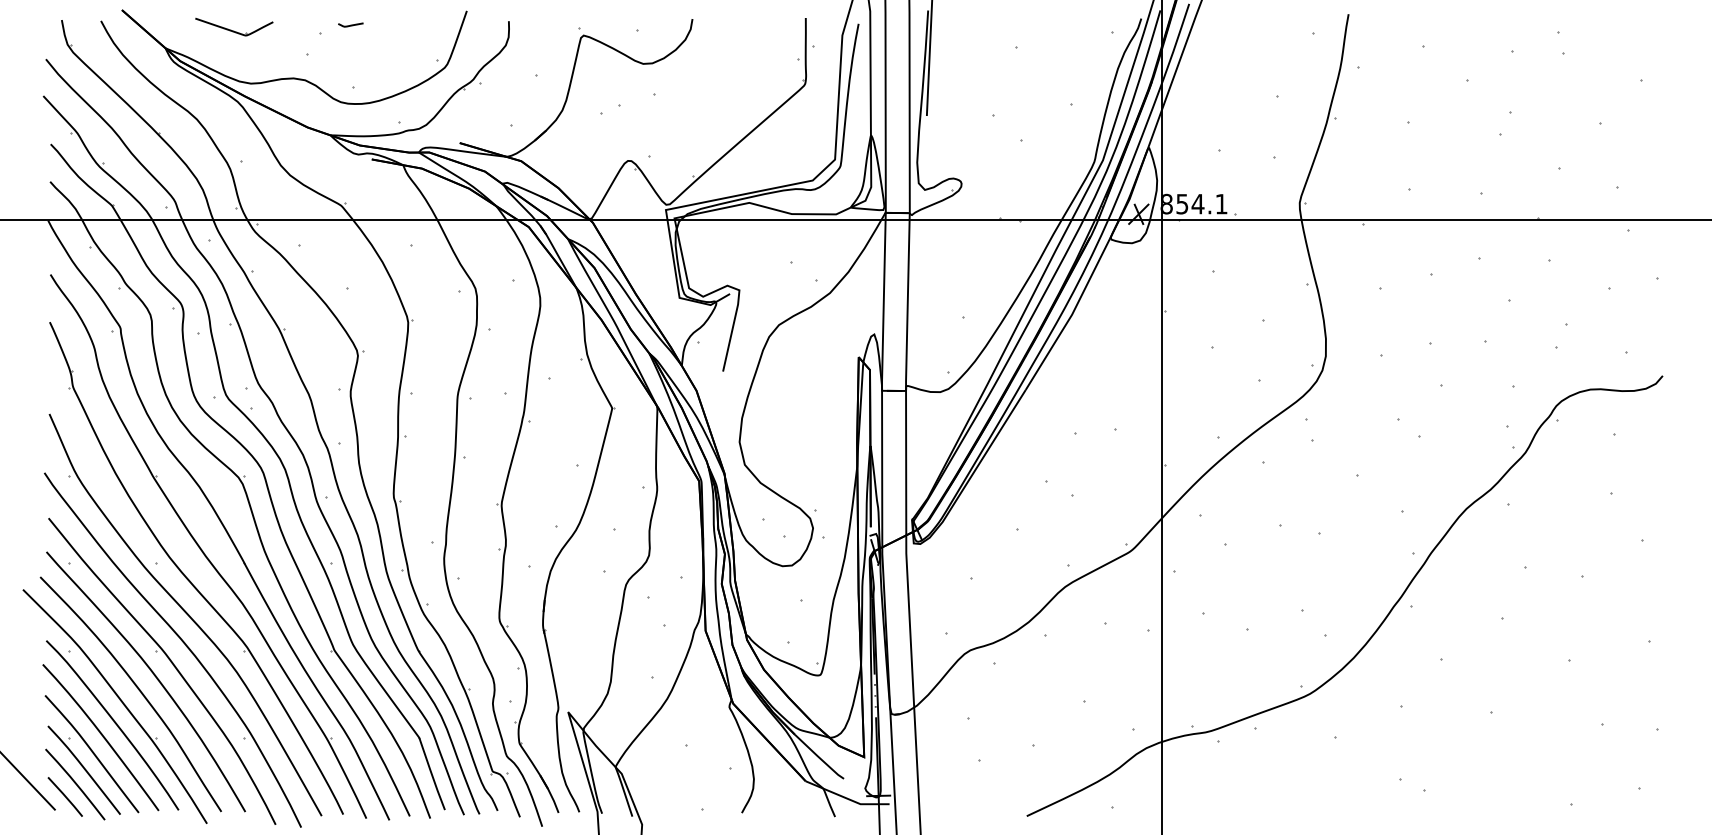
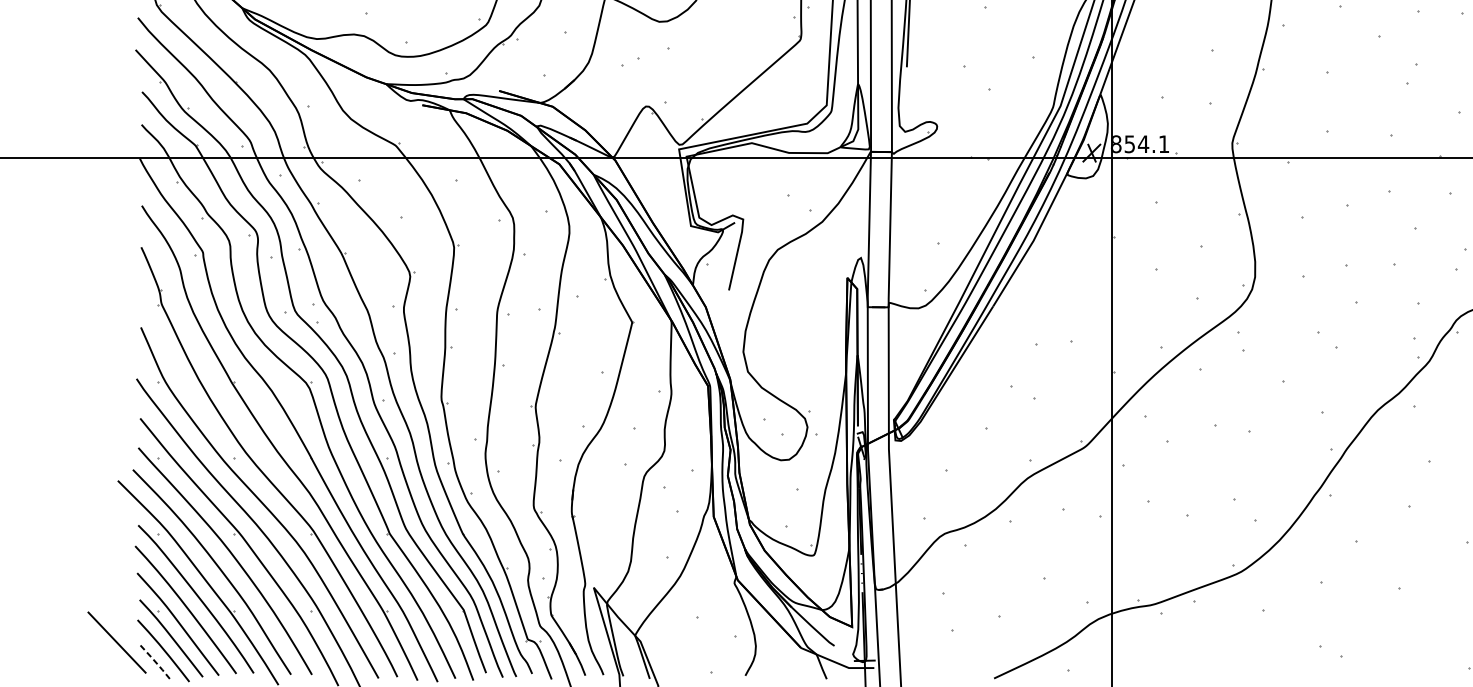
line: (65, 797) -> (154, 662), solid -> dashed

